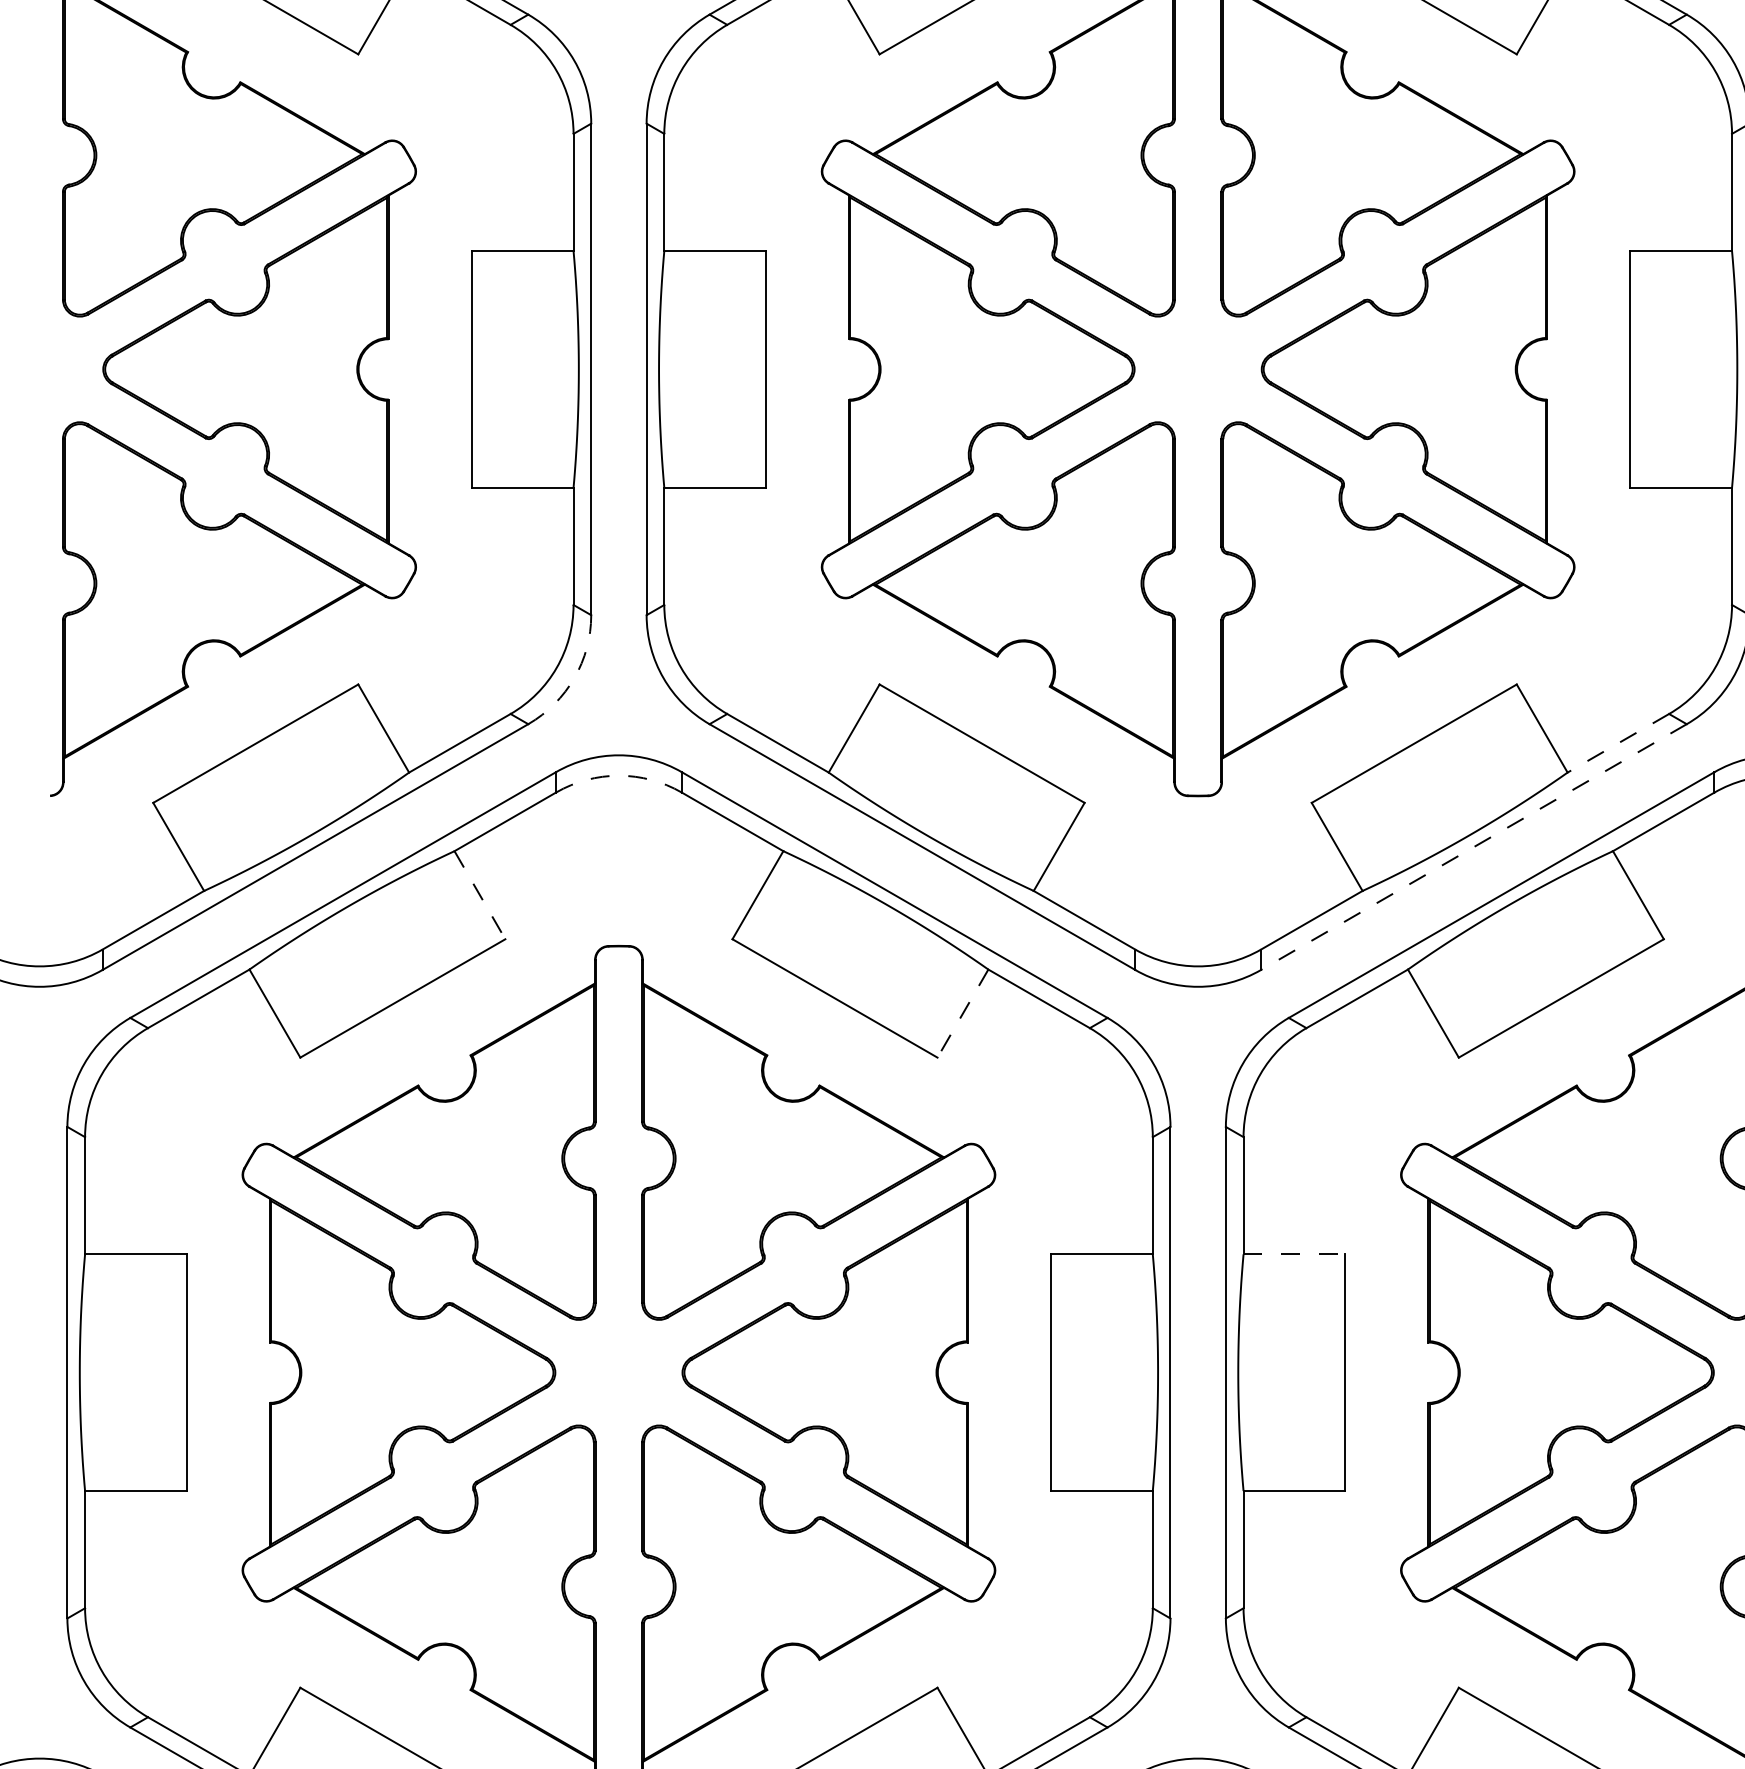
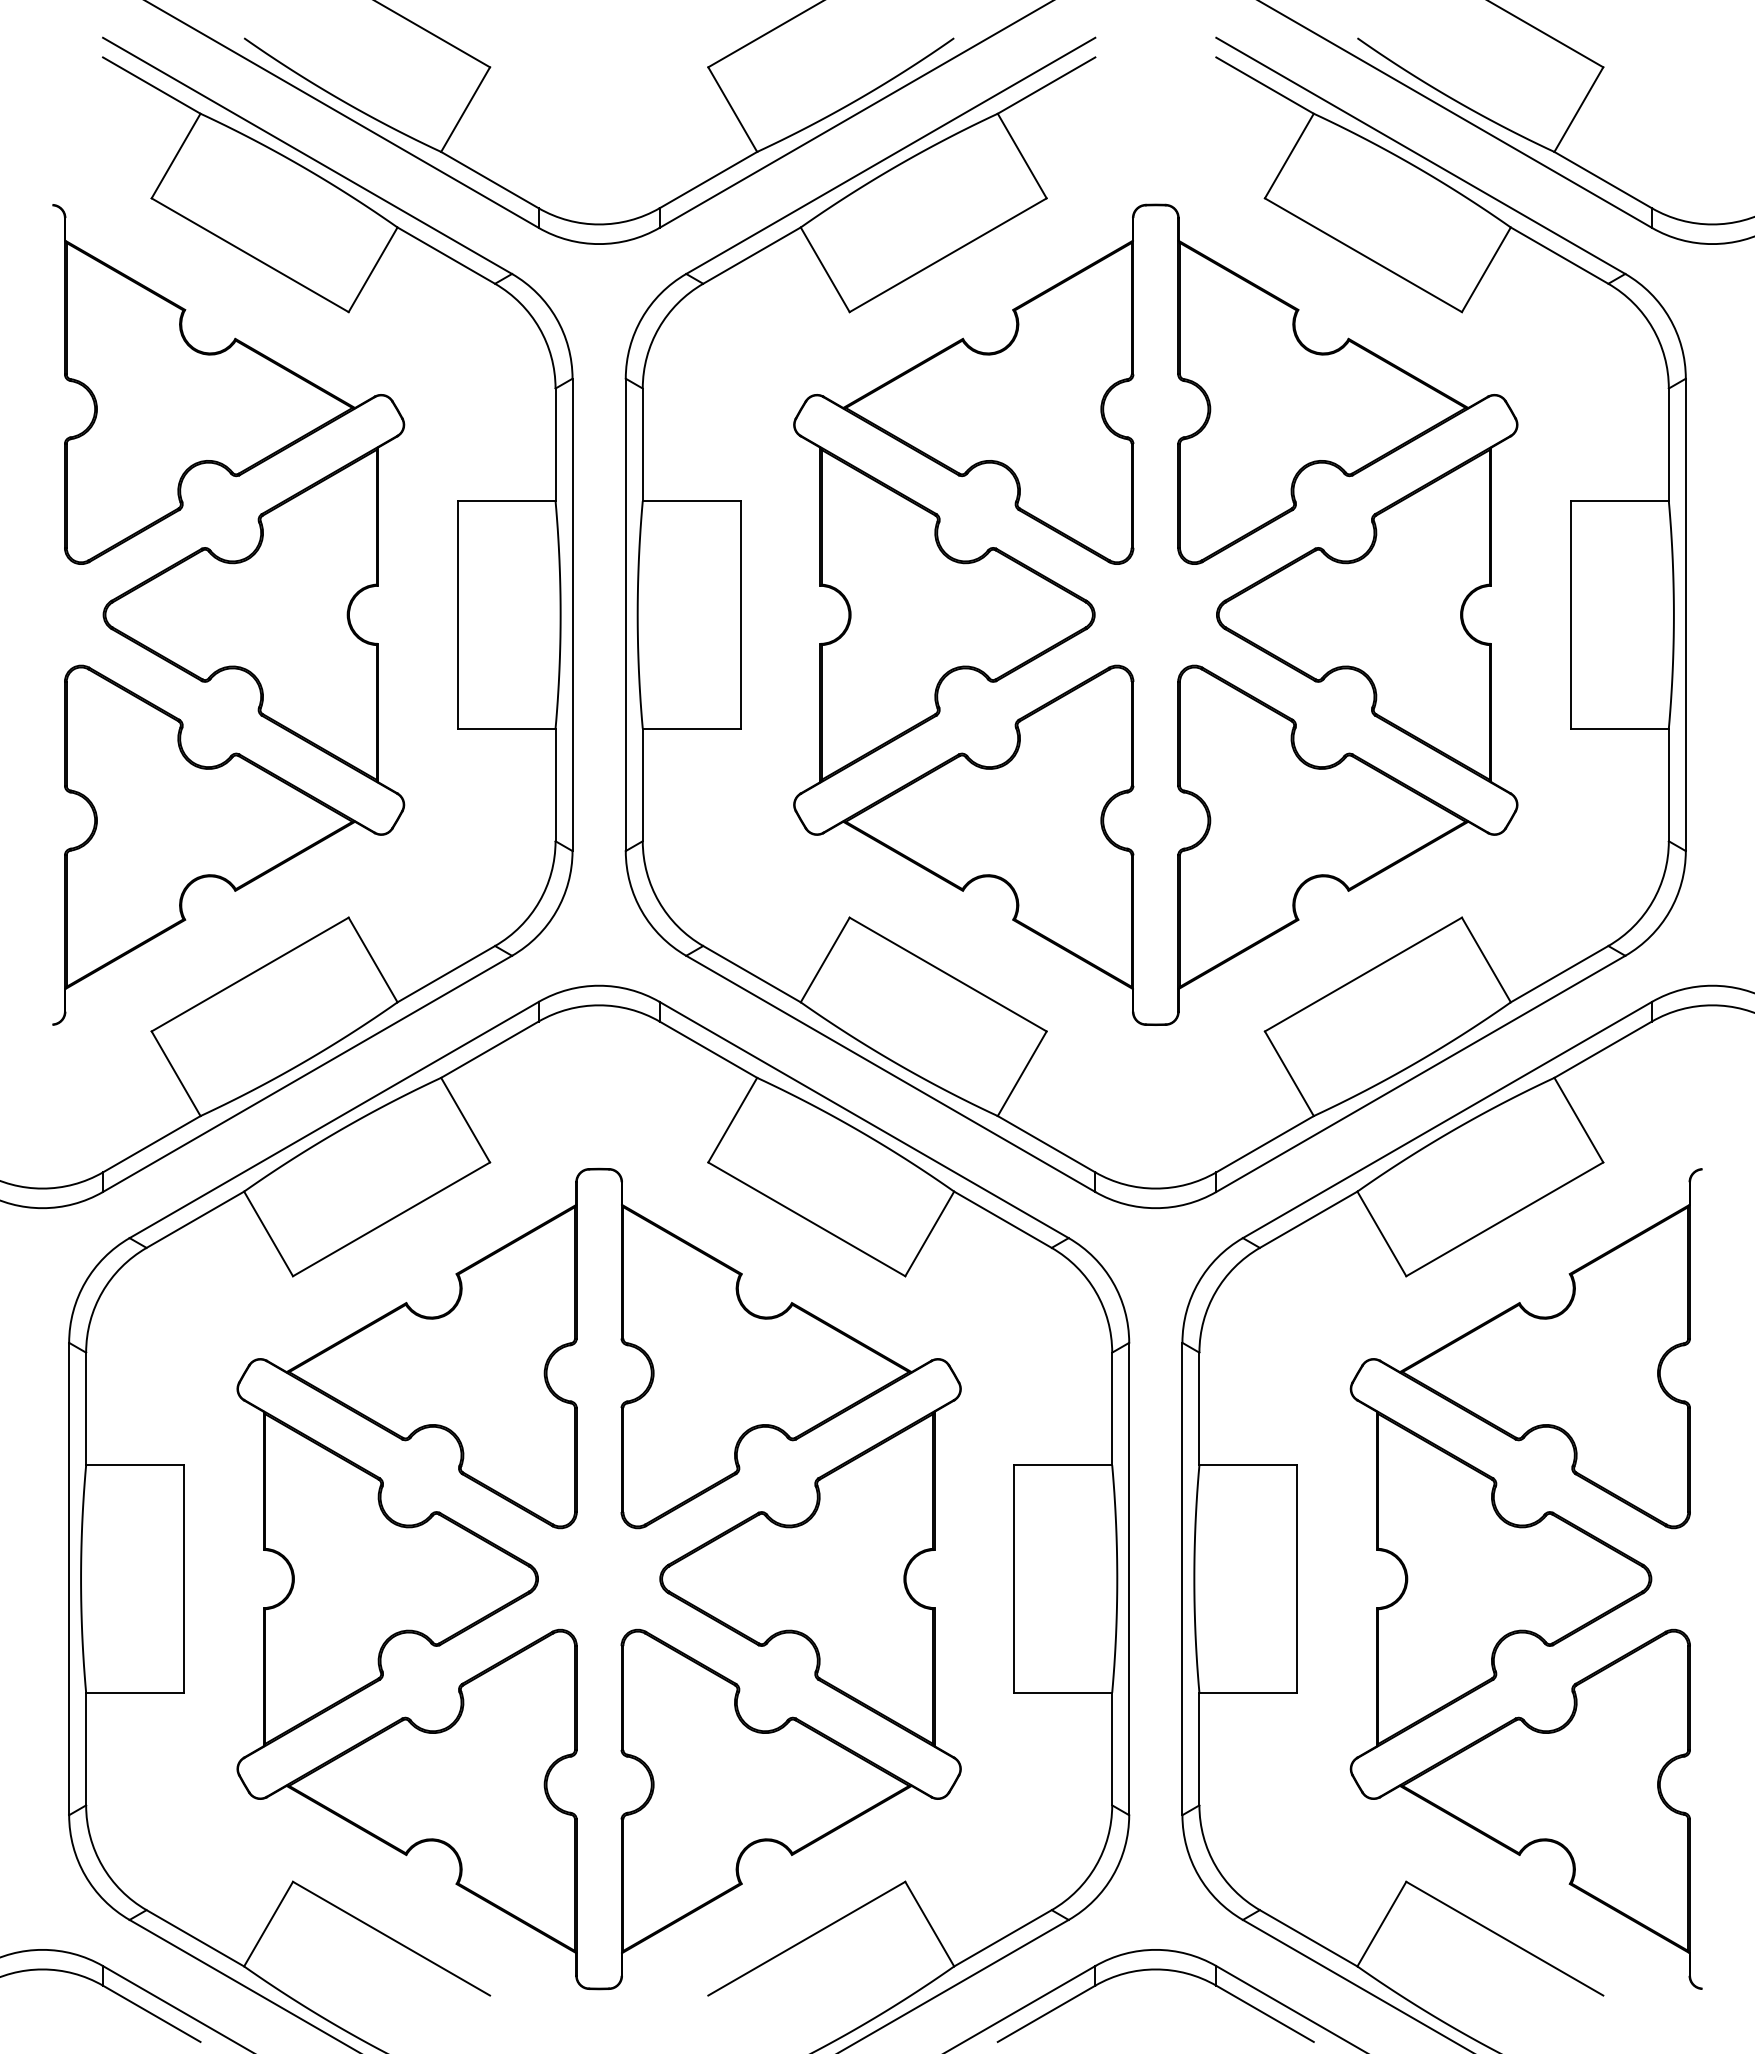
arc: (574, 678) -> (556, 911), dashed -> solid
line: (1618, 743) -> (1559, 974), dashed -> solid
arc: (619, 775) -> (599, 1005), dashed -> solid
line: (1473, 847) -> (1420, 1074), dashed -> solid
line: (479, 895) -> (465, 1120), dashed -> solid
line: (962, 1013) -> (929, 1233), dashed -> solid
line: (1294, 1254) -> (1248, 1465), dashed -> solid

